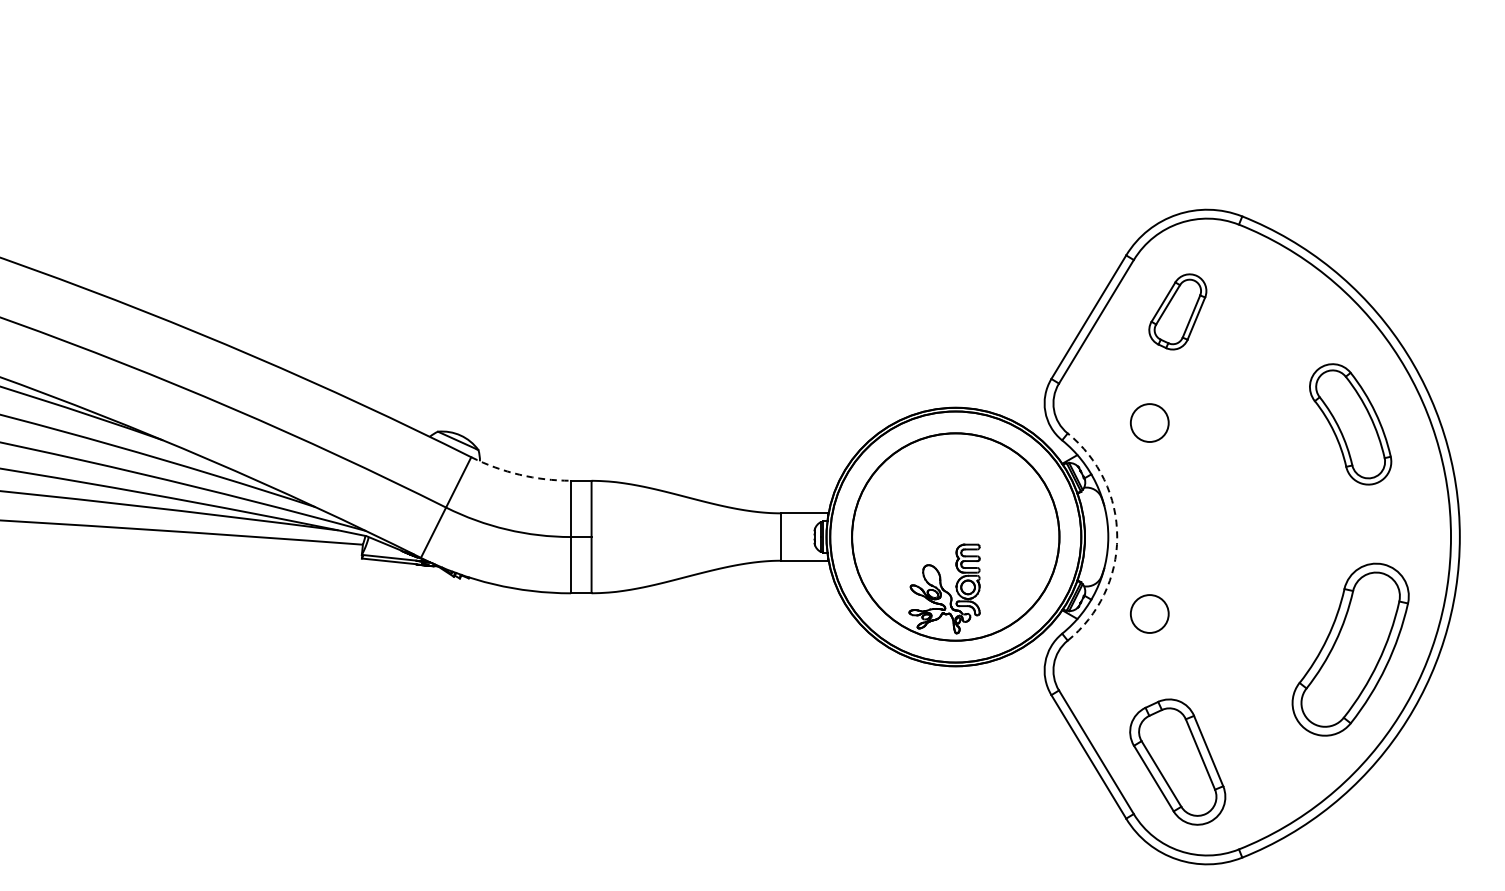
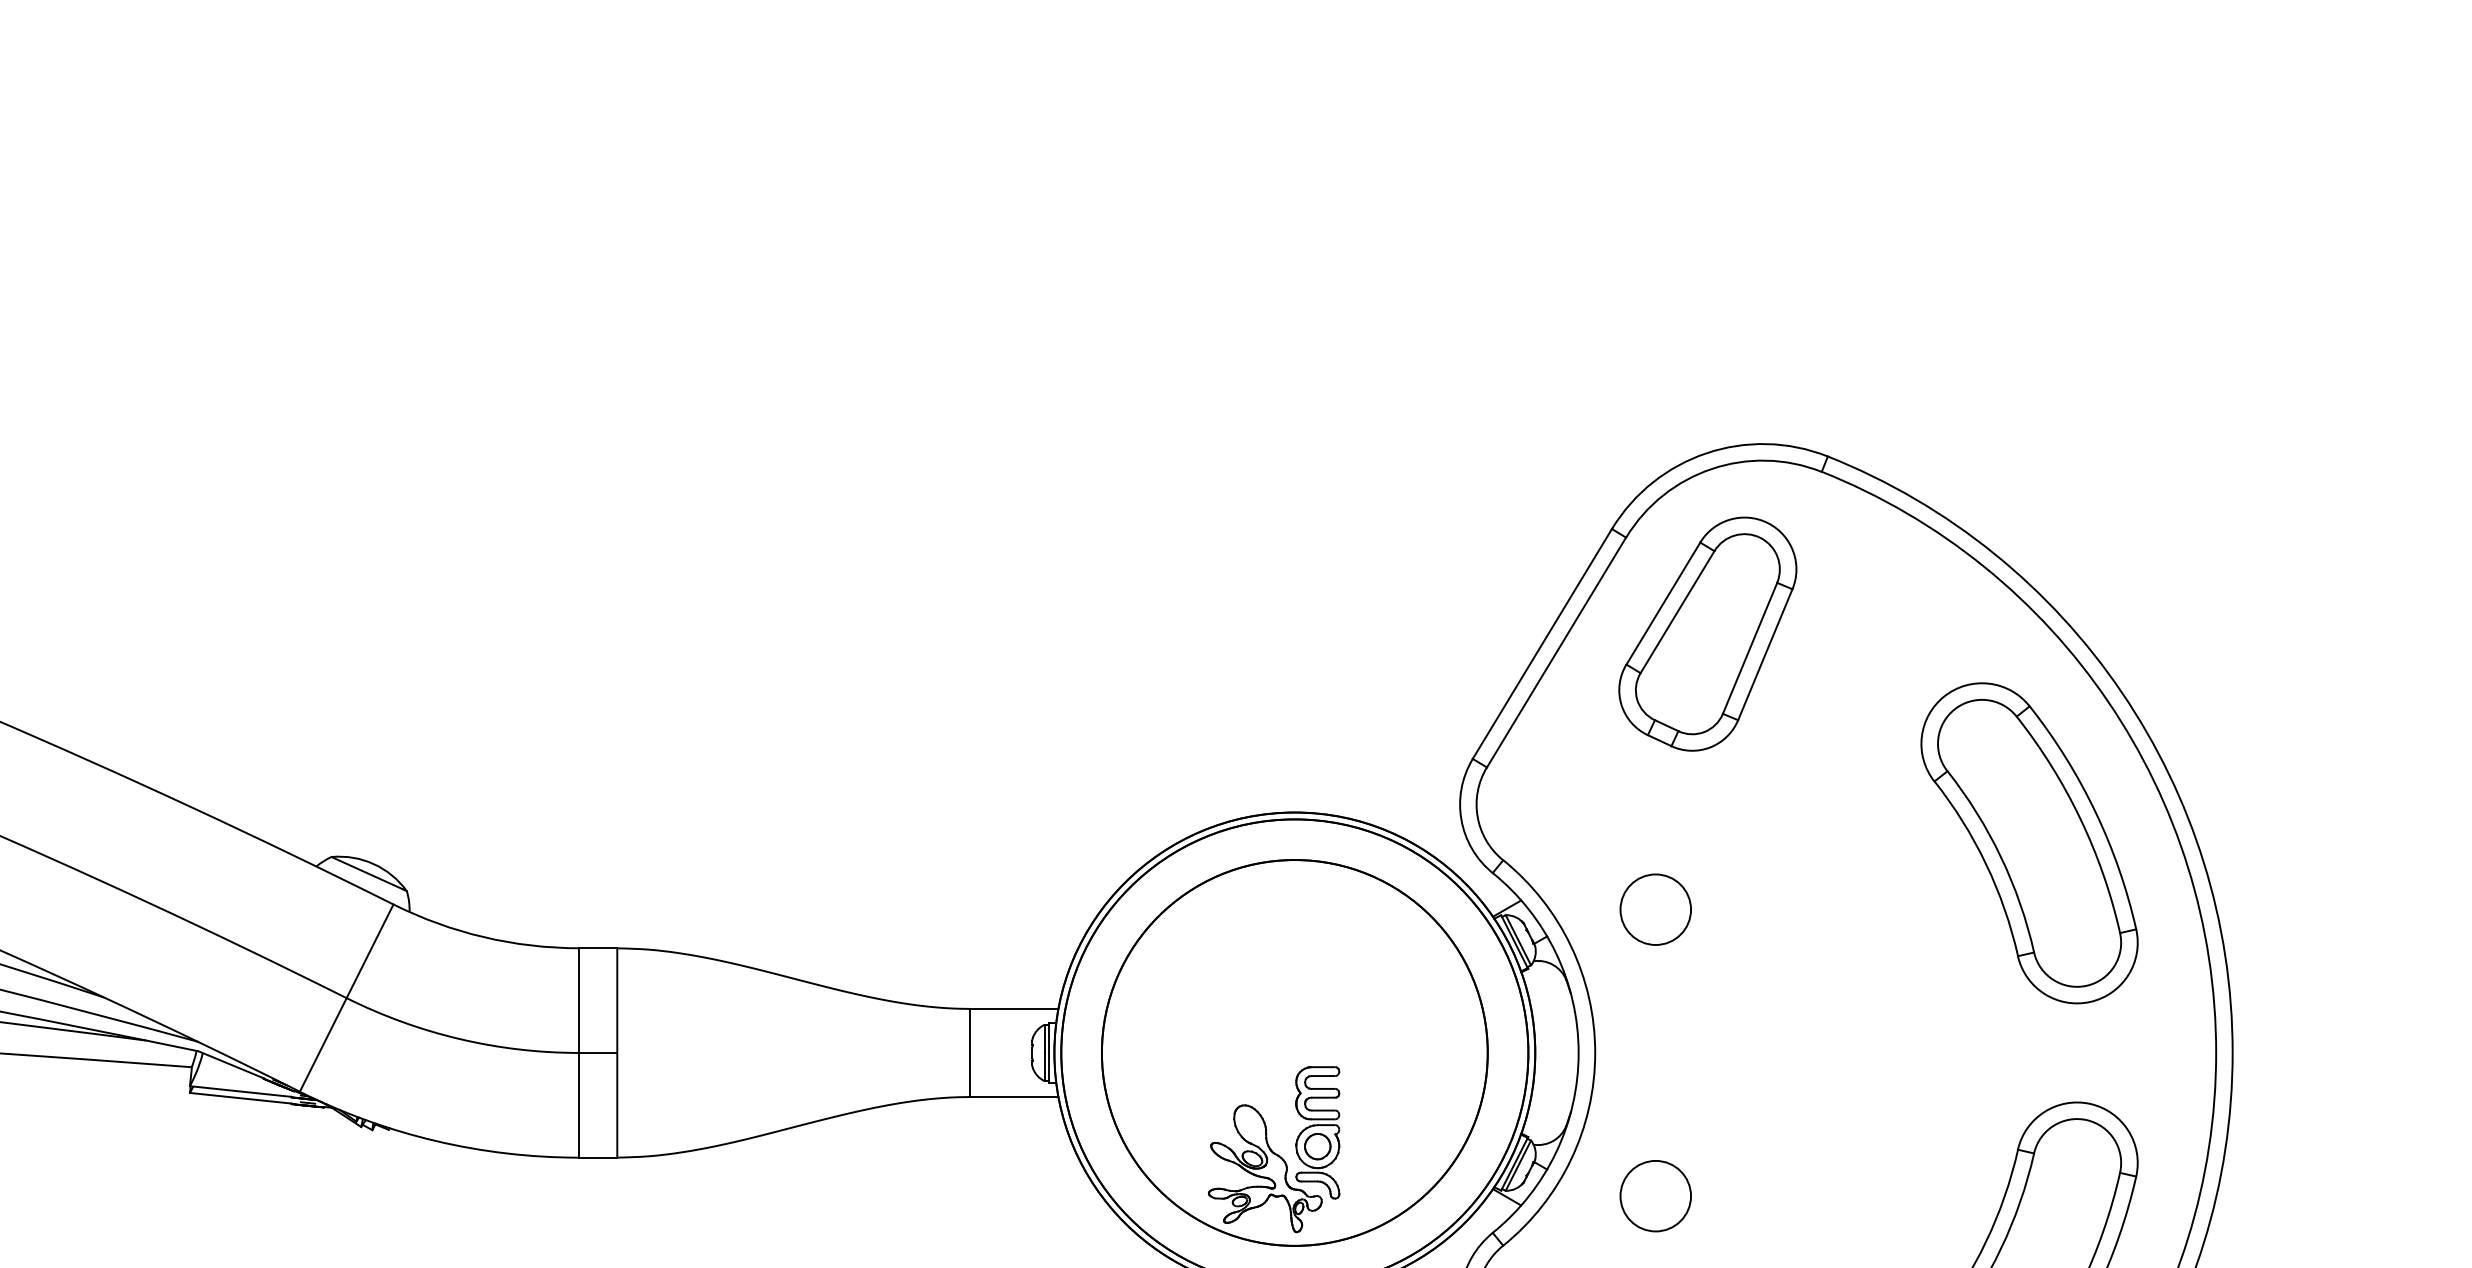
part: (1177, 311) -> (1707, 633), size x1.67
circle: (1149, 422) -> (1655, 908), moved
part: (1350, 424) -> (2029, 843), size x1.43
arc: (519, 474) -> (483, 936), dashed -> solid
arc: (1117, 537) -> (1595, 1053), dashed -> solid

